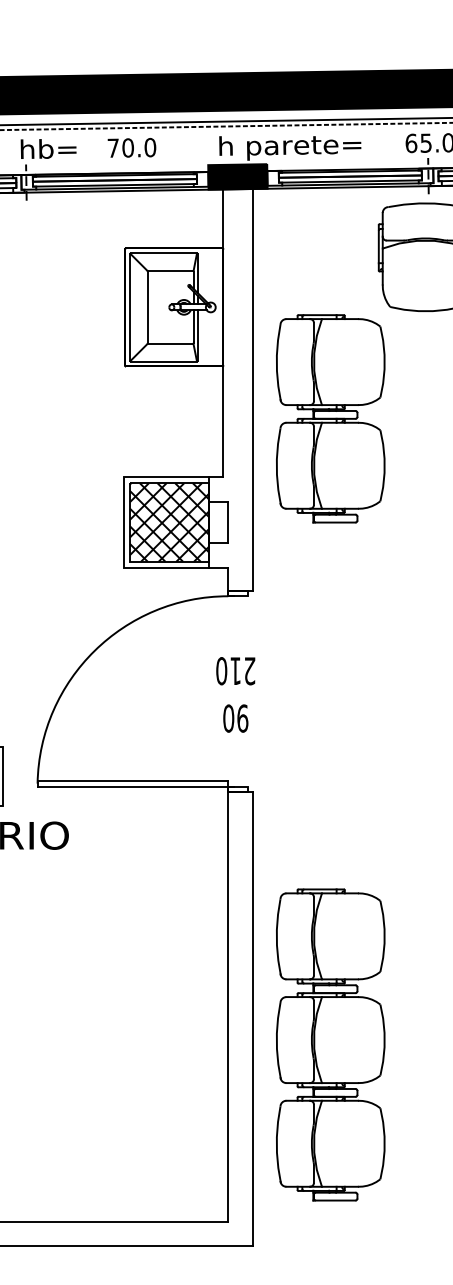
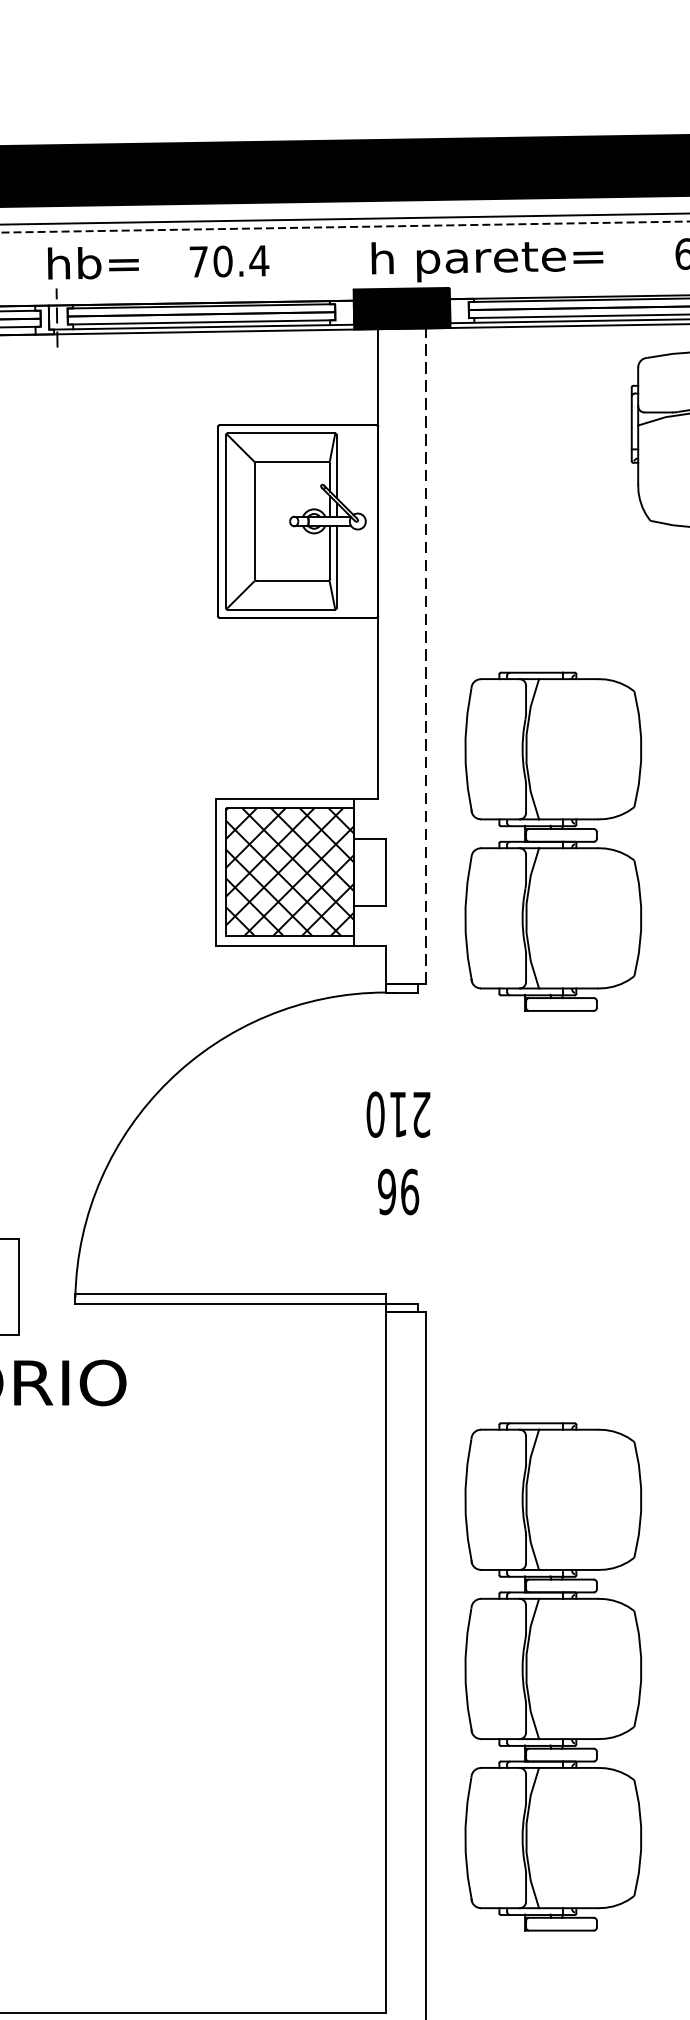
text: (150, 147) -> (259, 260), 70.0 -> 70.4
line: (252, 389) -> (425, 655), solid -> dashed
part: (330, 418) -> (552, 841), moved
text: (228, 718) -> (386, 1191), 90 -> 96
part: (330, 1044) -> (552, 1676), moved

